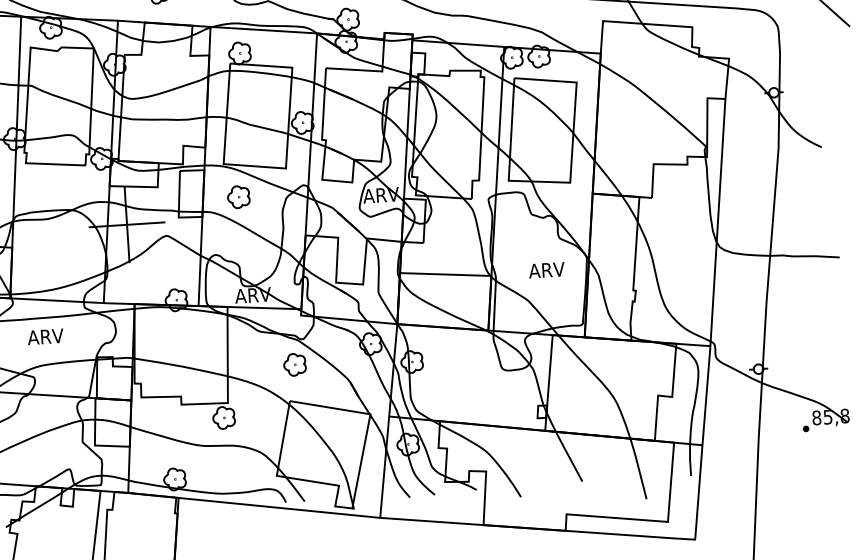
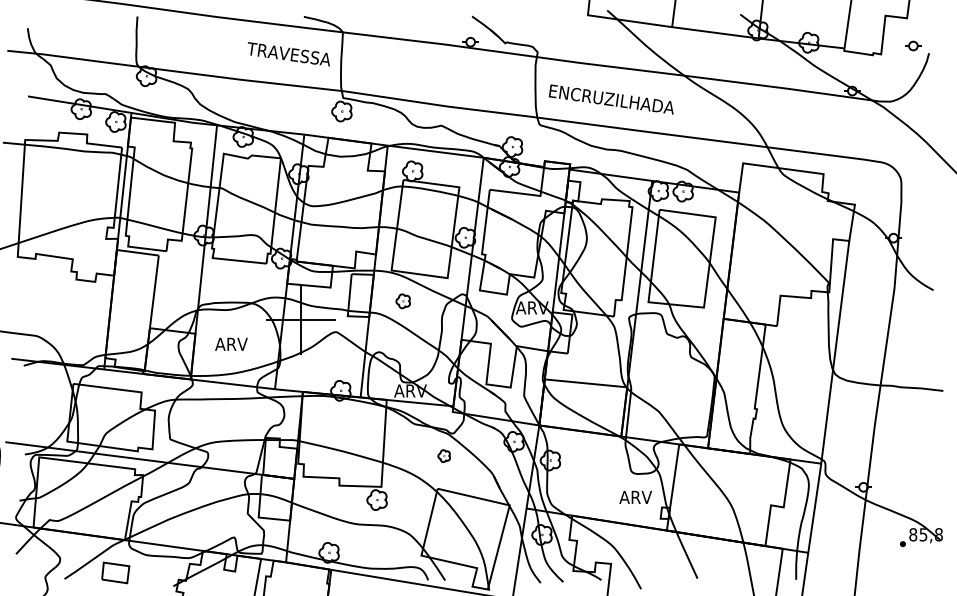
part: (237, 197) -> (402, 301), size x0.7
text: (546, 269) -> (635, 496), moved
text: (45, 335) -> (231, 343), moved
part: (293, 364) -> (443, 455), size x0.6

